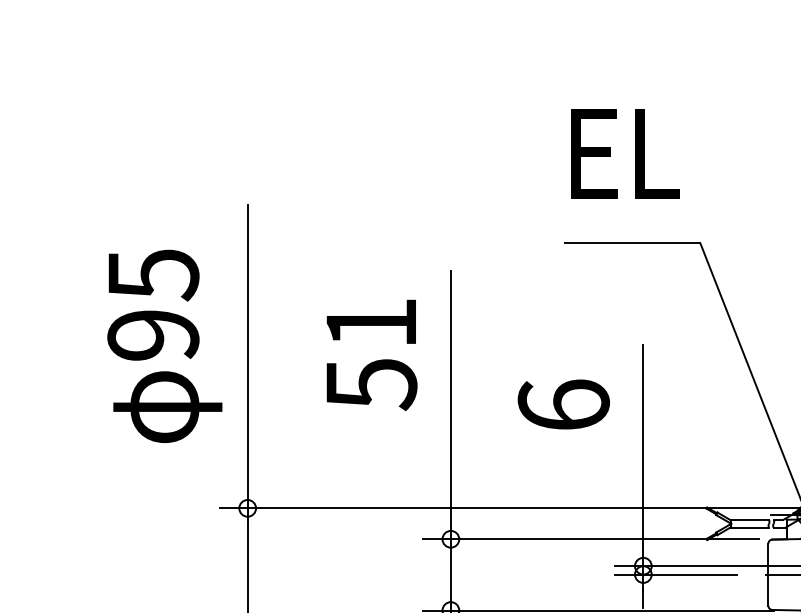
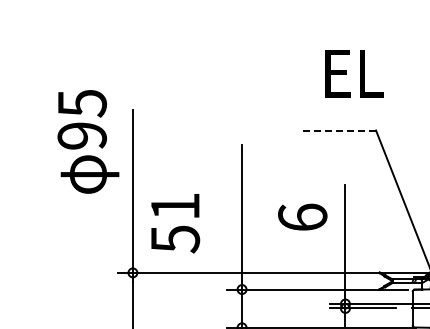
text: (624, 153) -> (354, 73), moved
line: (632, 243) -> (339, 130), solid -> dashed
text: (164, 345) -> (88, 141), moved
text: (371, 354) -> (175, 223), moved

